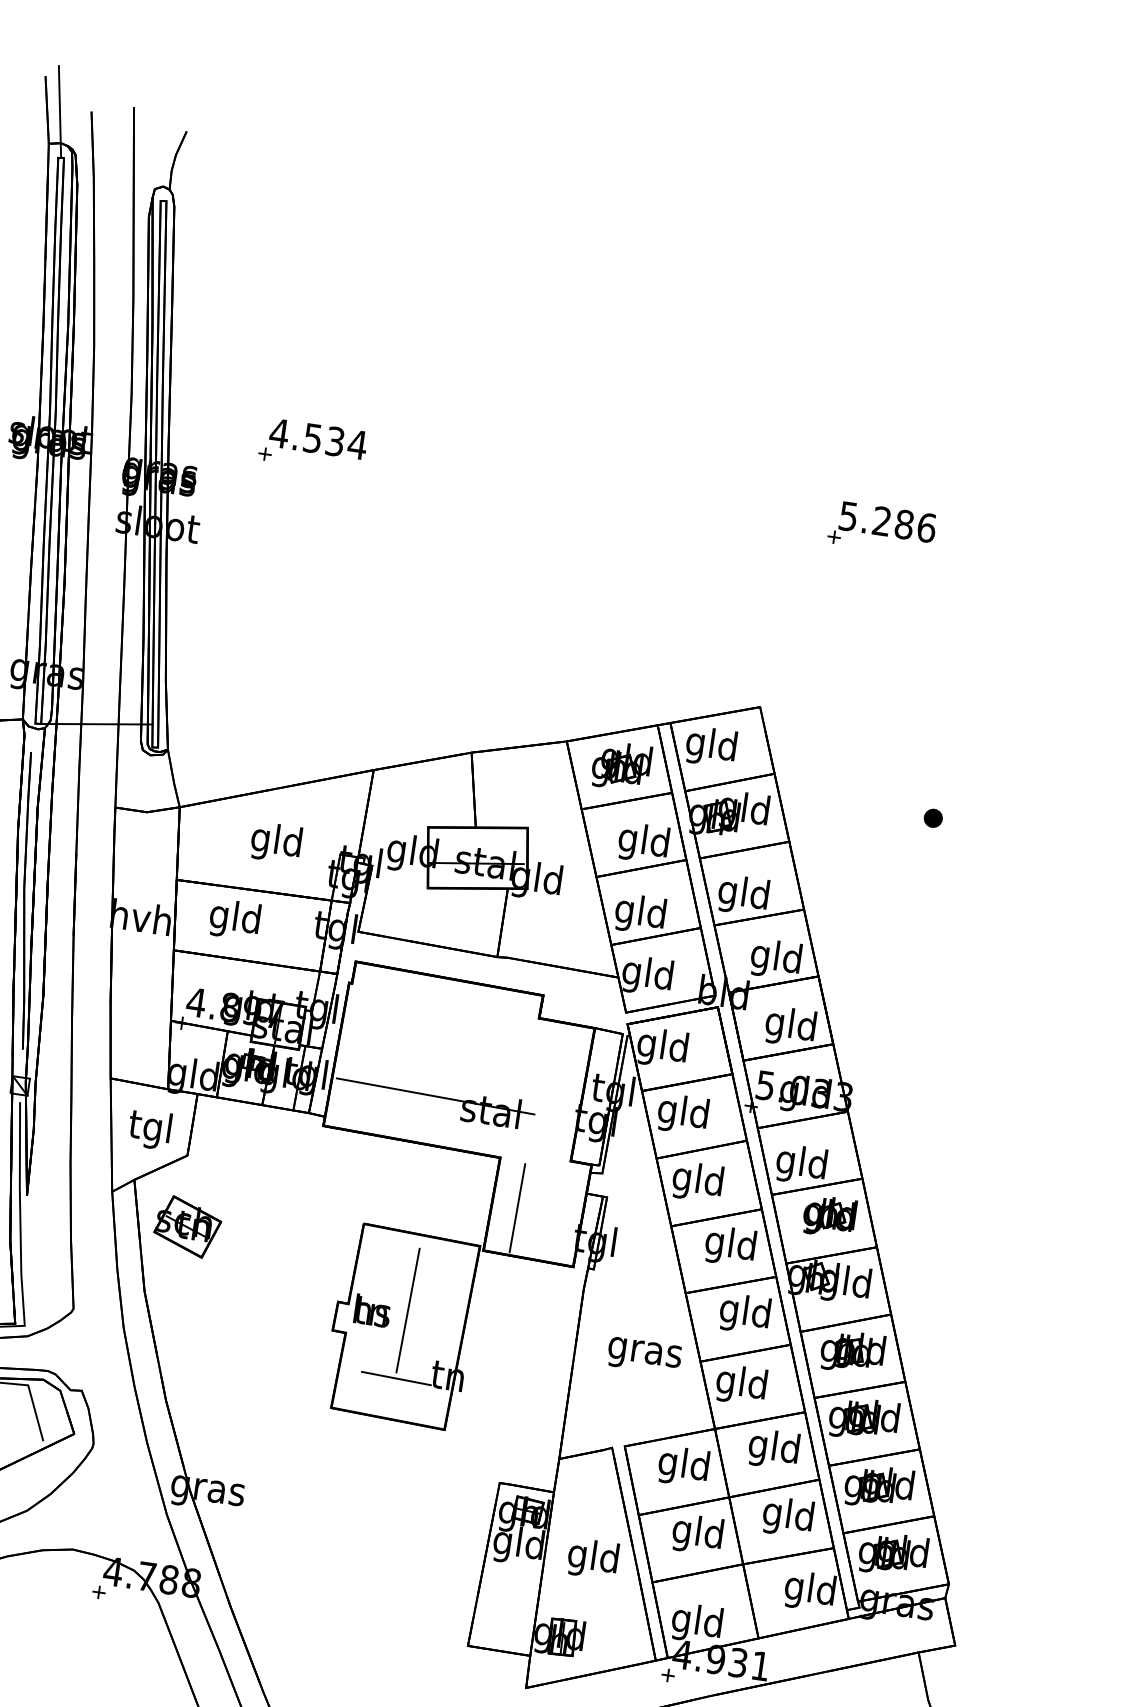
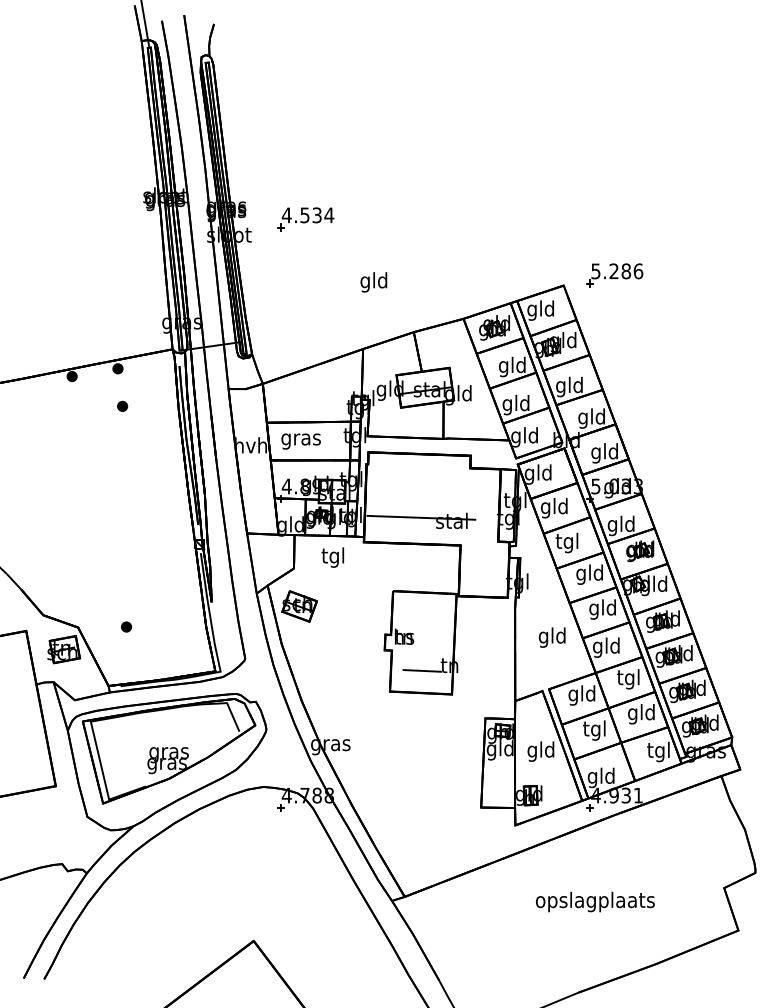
part: (312, 446) -> (305, 219), moved
part: (881, 529) -> (614, 275), moved
part: (933, 816) -> (664, 330), removed
text: (275, 843) -> (373, 282), moved
text: (234, 919) -> (300, 439), gld -> gras
text: (149, 1129) -> (332, 557), moved
text: (698, 1181) -> (567, 542), gld -> tgl
line: (517, 1207) -> (473, 570), removed
line: (406, 1309) -> (422, 633), removed
text: (644, 1351) -> (552, 637), gras -> gld
text: (773, 1449) -> (628, 679), gld -> tgl
text: (697, 1534) -> (594, 730), gld -> tgl
text: (809, 1590) -> (658, 751), gld -> tgl

